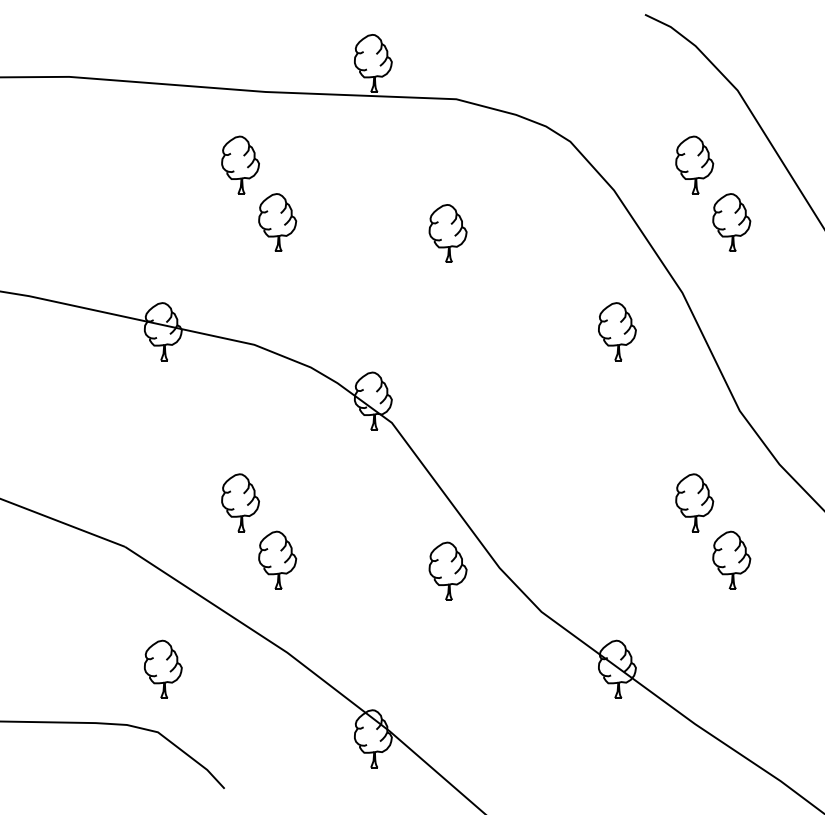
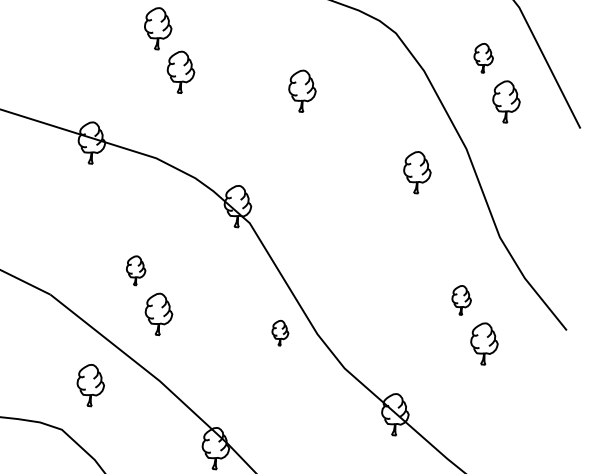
part: (694, 164) -> (483, 57), size x0.7
part: (240, 502) -> (136, 270), size x0.7
part: (694, 502) -> (461, 300), size x0.7
part: (447, 570) -> (279, 332), size x0.6
part: (163, 668) -> (90, 384), moved

